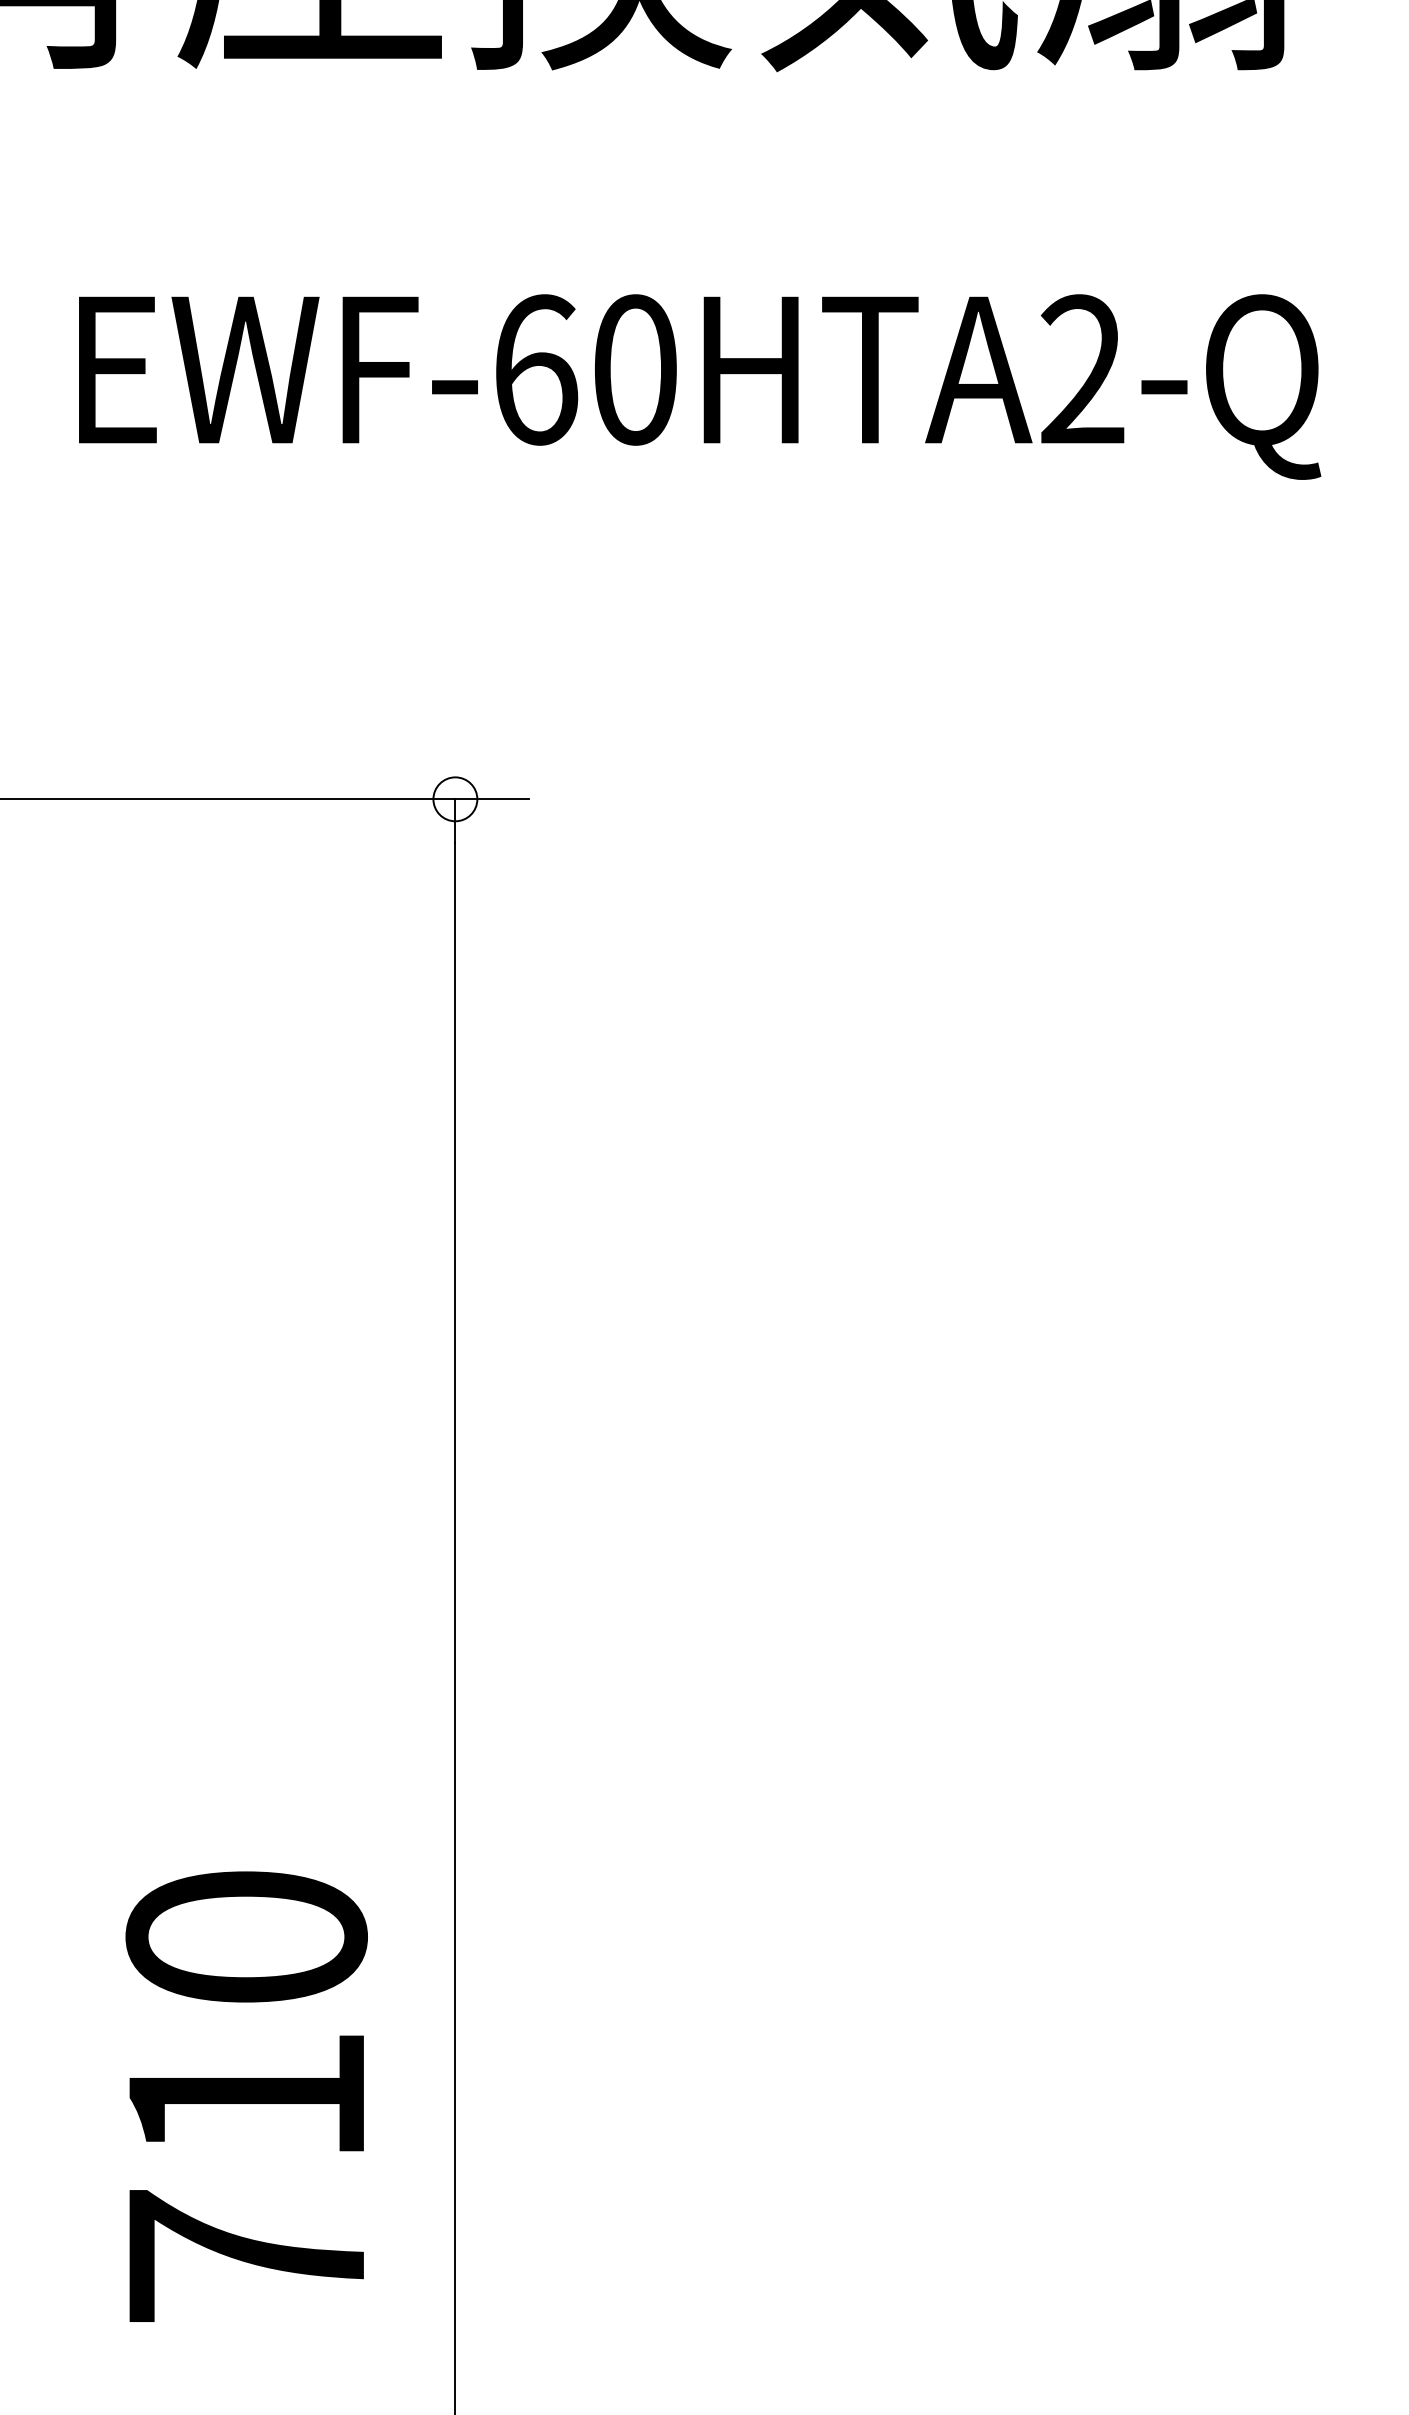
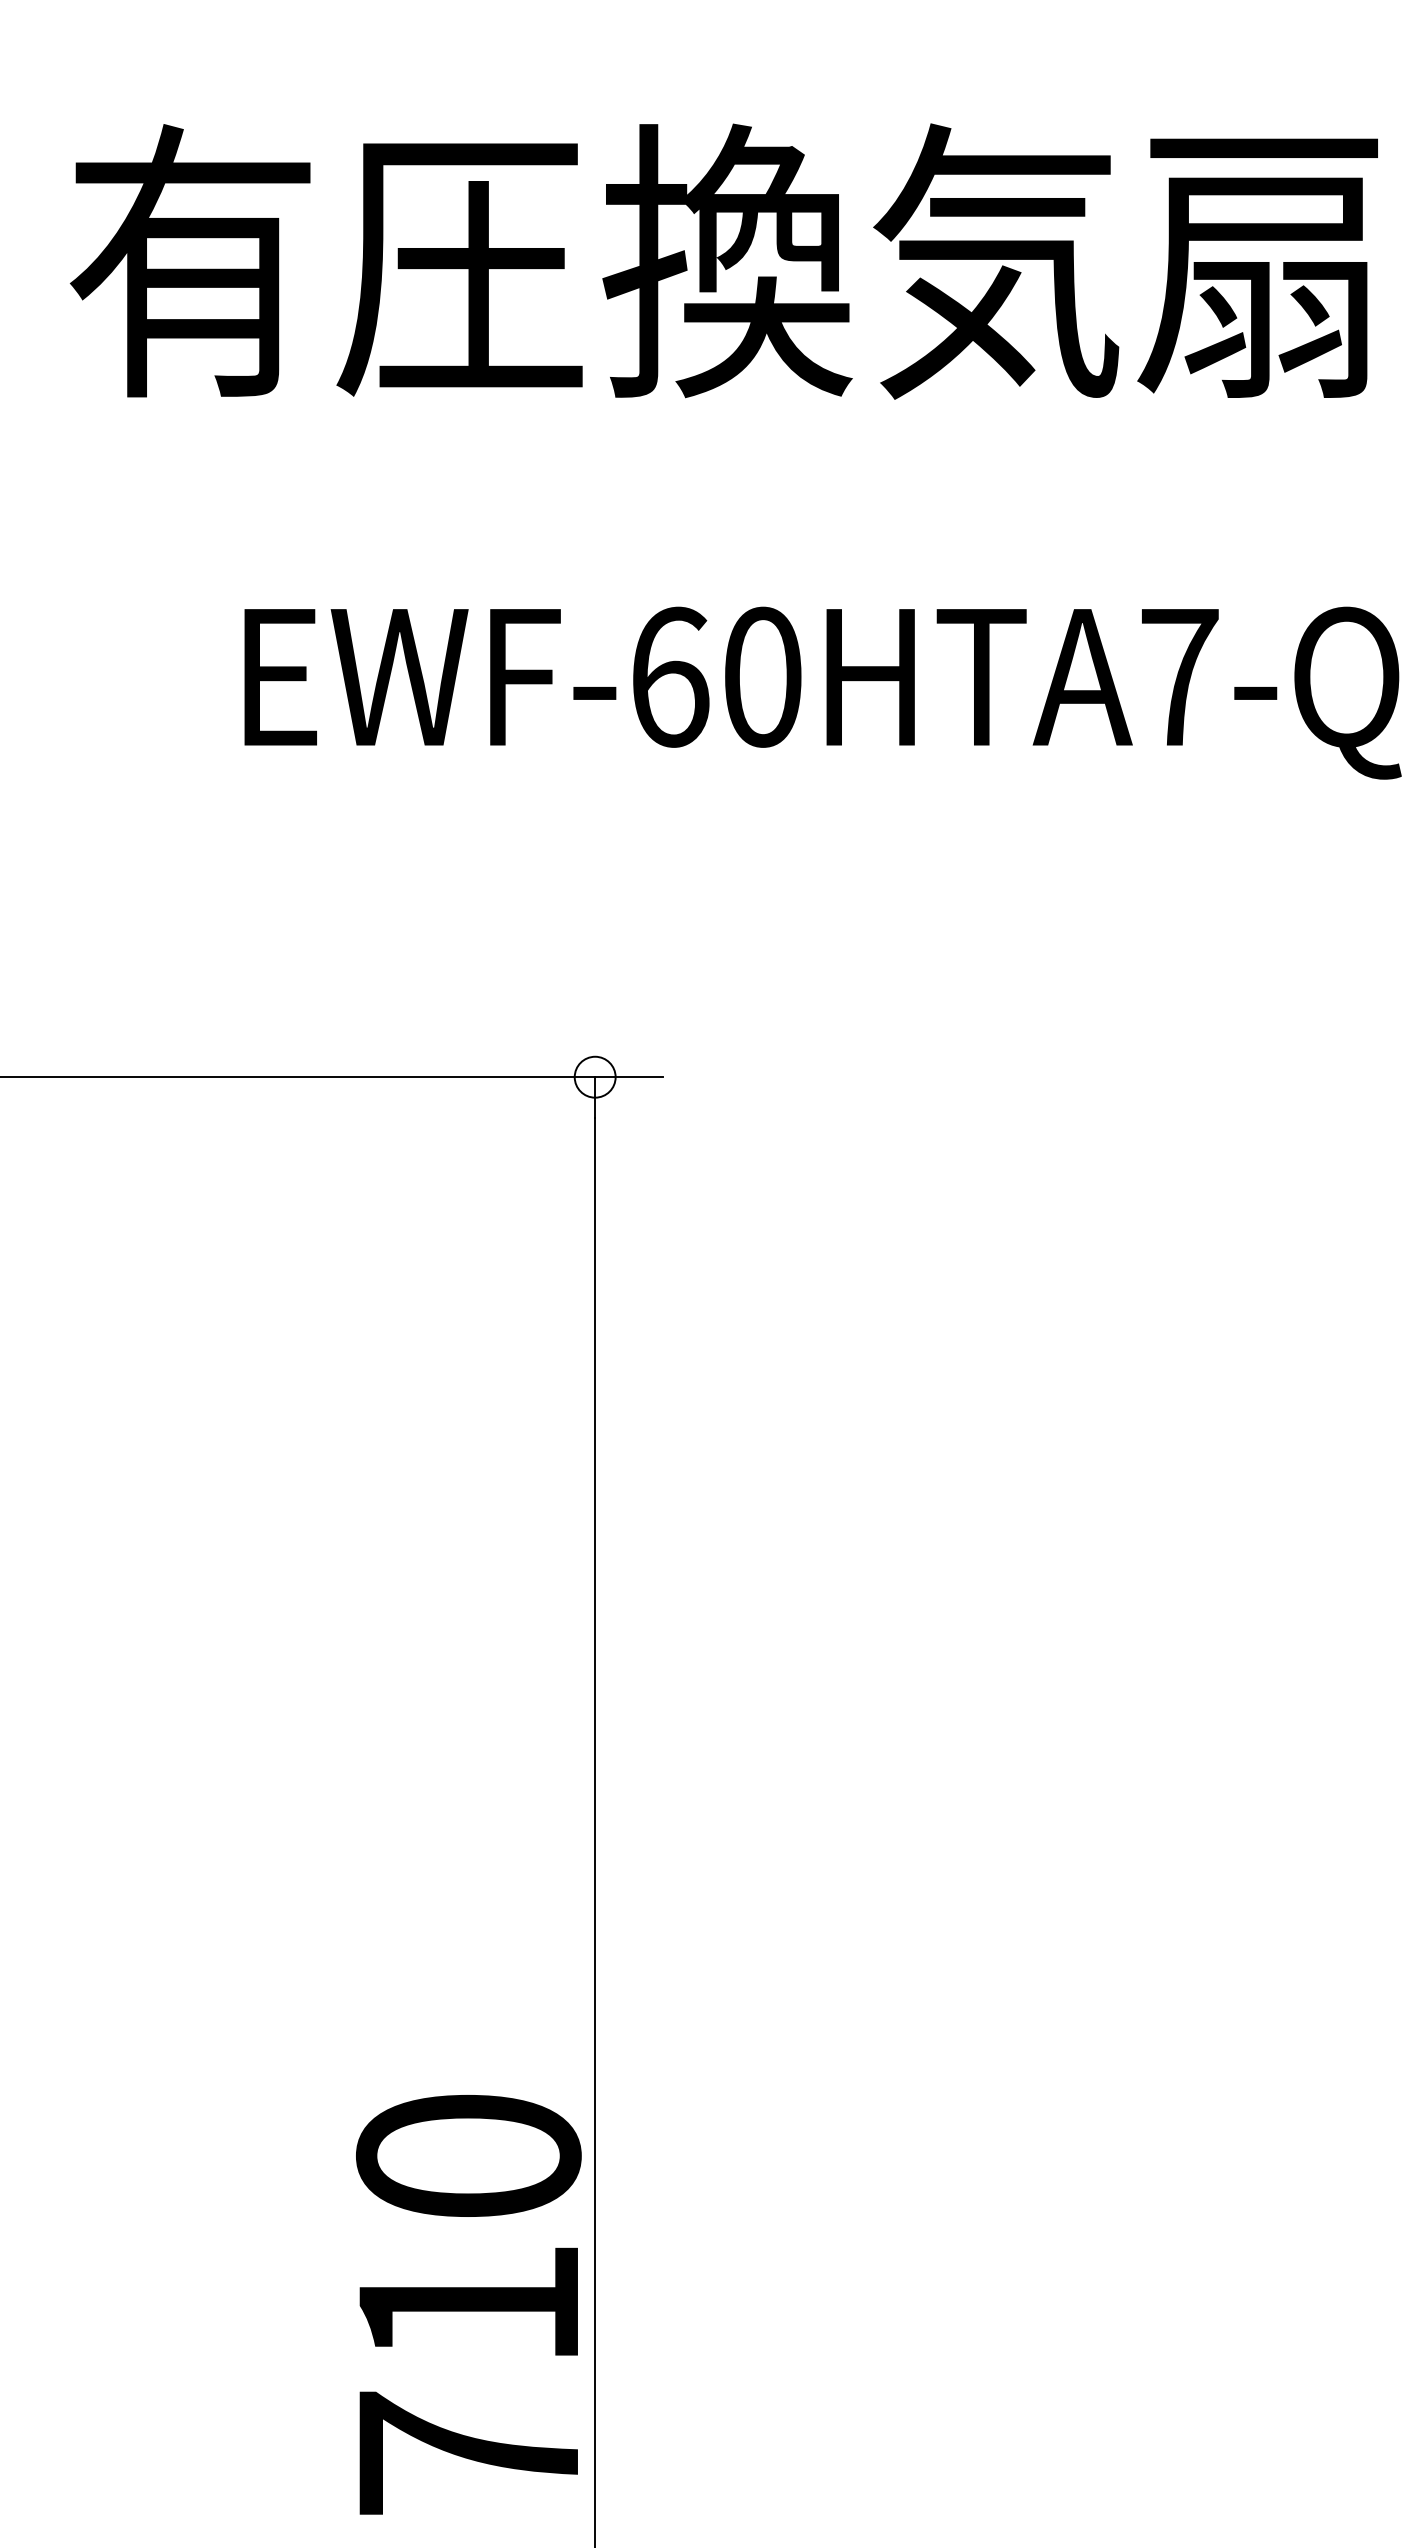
text: (1082, 368) -> (1179, 675), EWF-60HTA2-Q -> EWF-60HTA7-Q
text: (246, 2096) -> (468, 2304), moved

